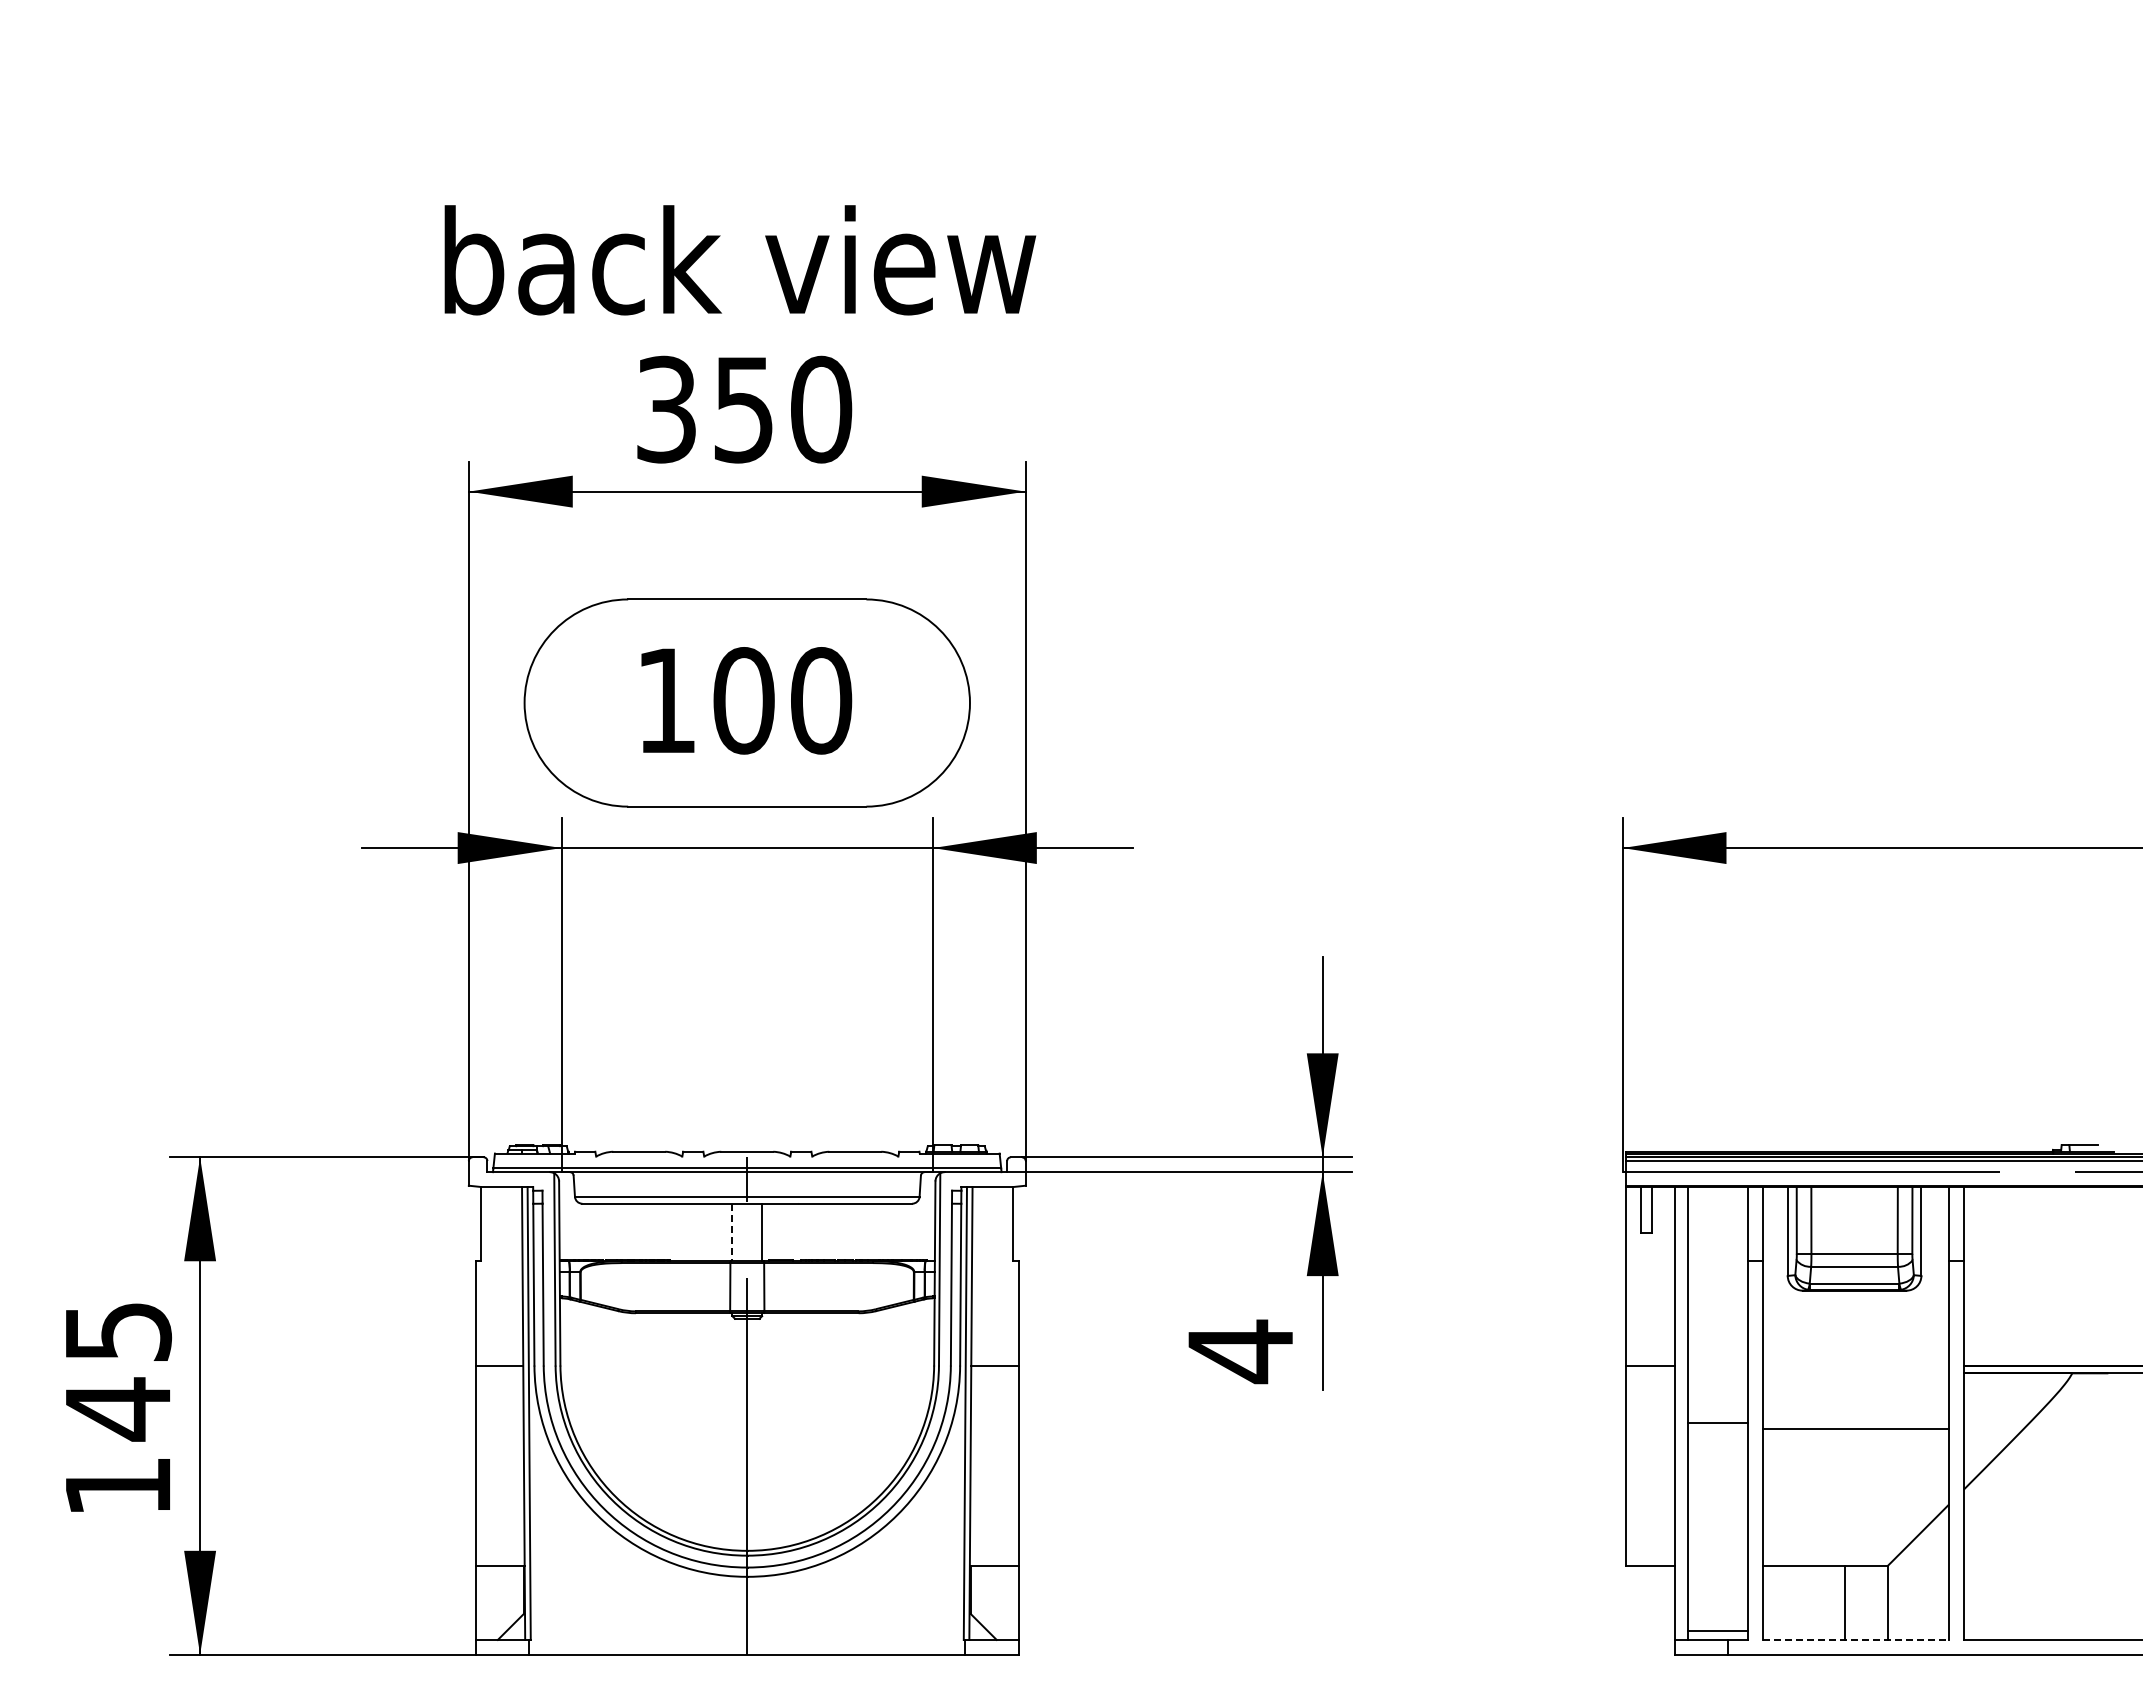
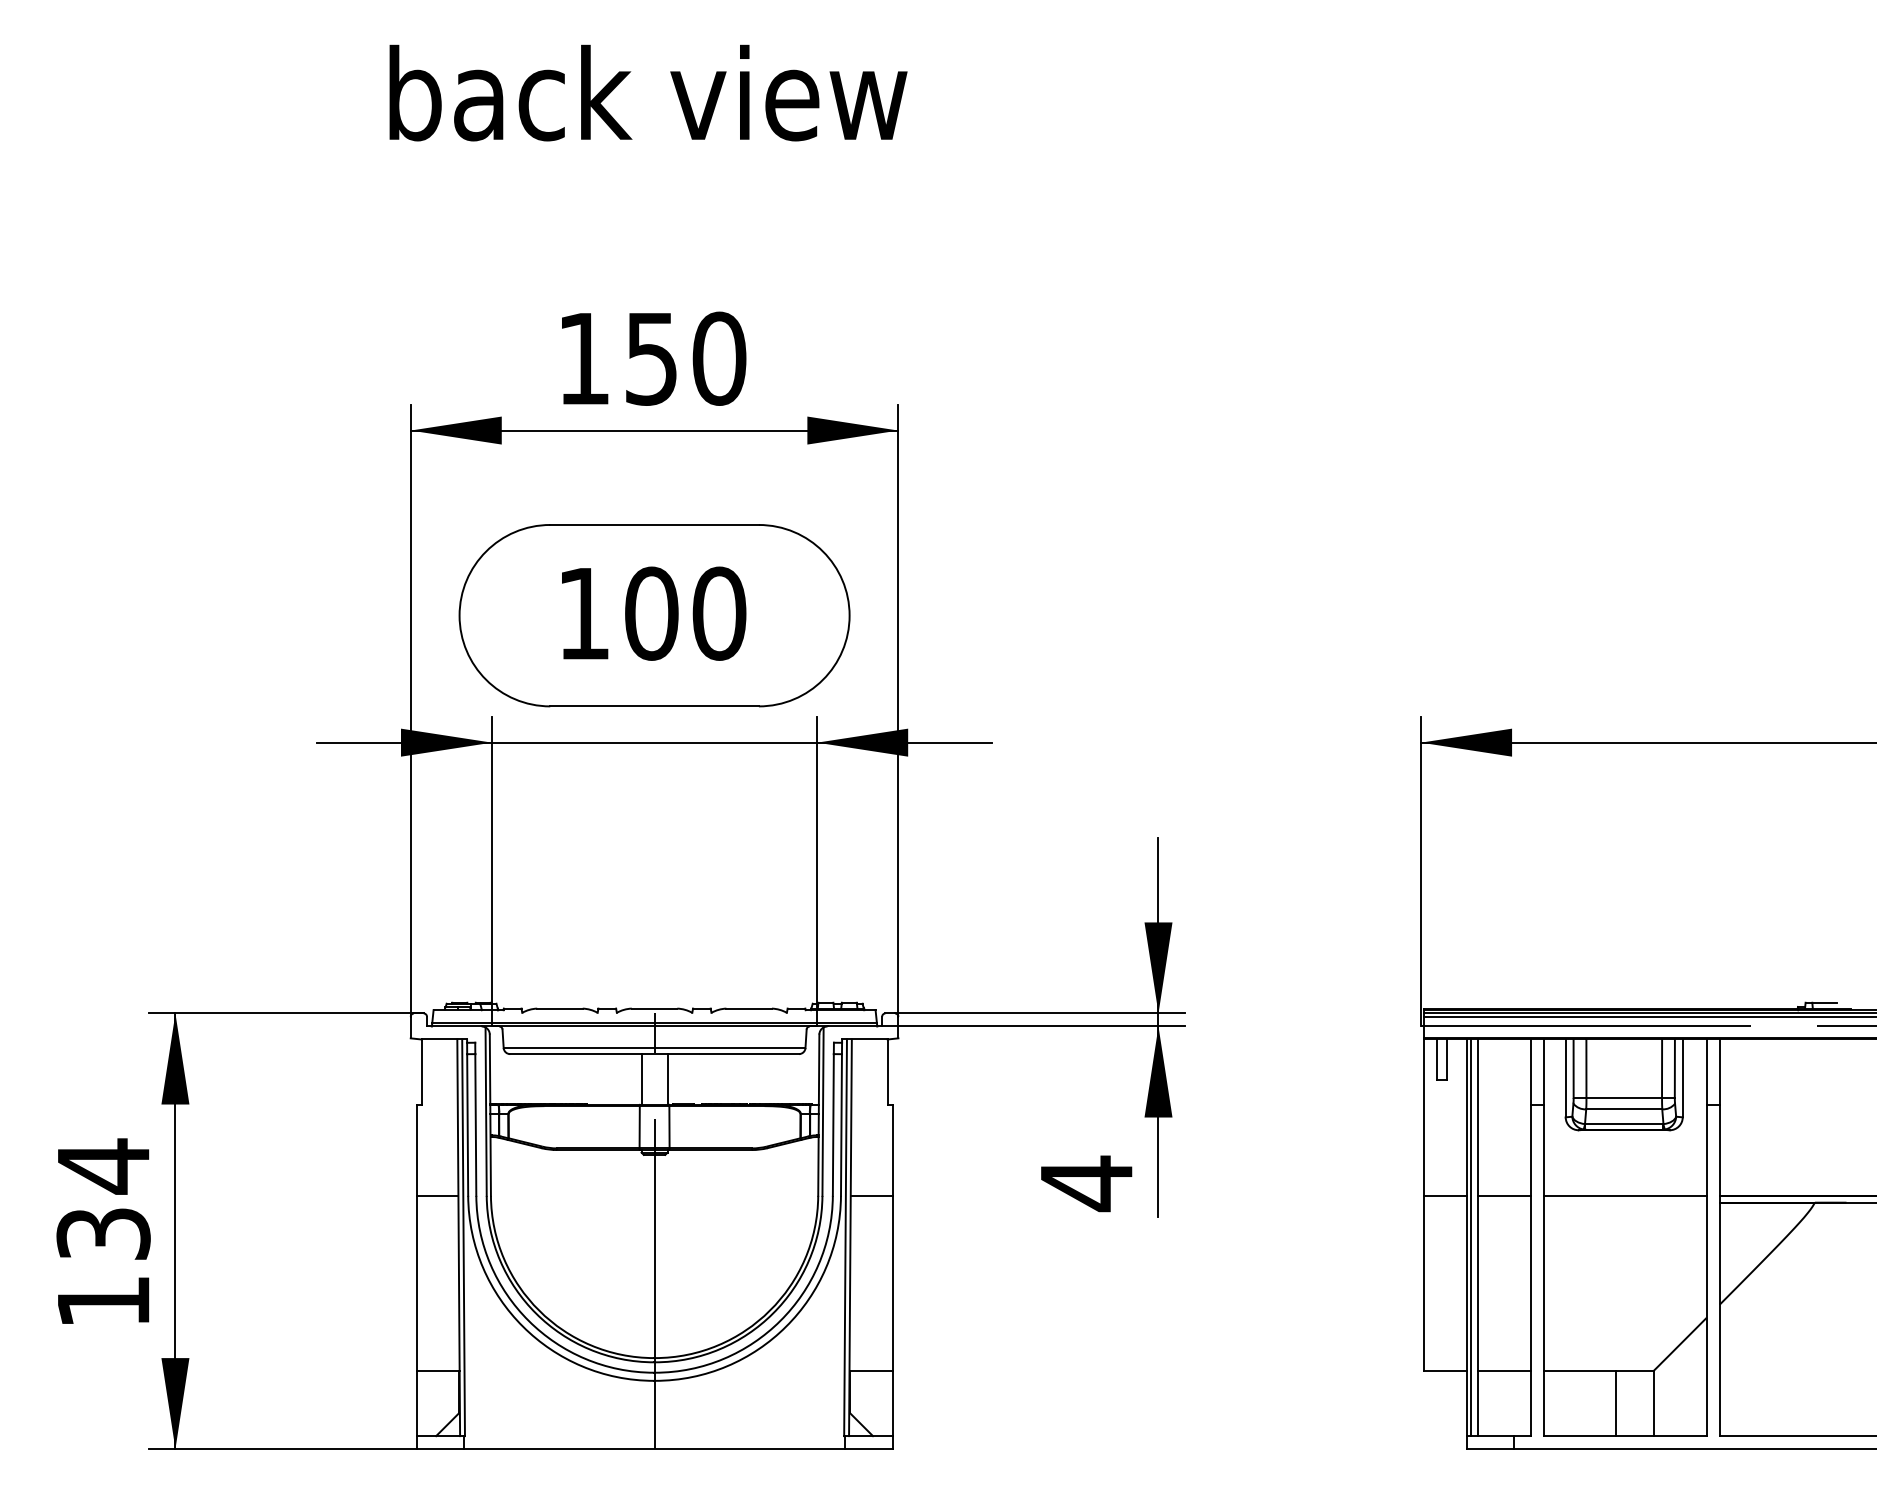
text: (740, 260) -> (648, 93), moved
text: (666, 409) -> (583, 358), 350 -> 150
line: (732, 1232) -> (641, 1079), dashed -> solid
text: (118, 1370) -> (103, 1200), 145 -> 134
line: (1680, 1413) -> (1471, 1237), added
line: (1717, 1422) -> (1504, 1195), moved
line: (1855, 1428) -> (1625, 1195), moved
line: (1717, 1630) -> (1504, 1370), moved
line: (1856, 1639) -> (1625, 1435), dashed -> solid

